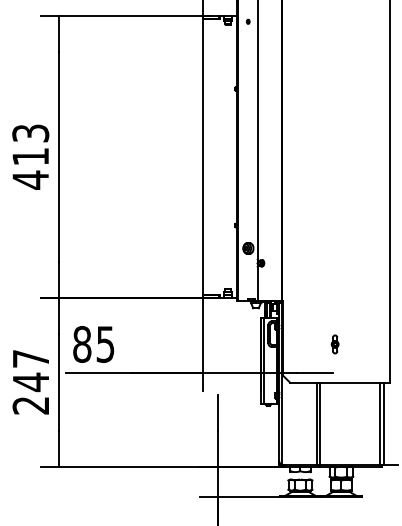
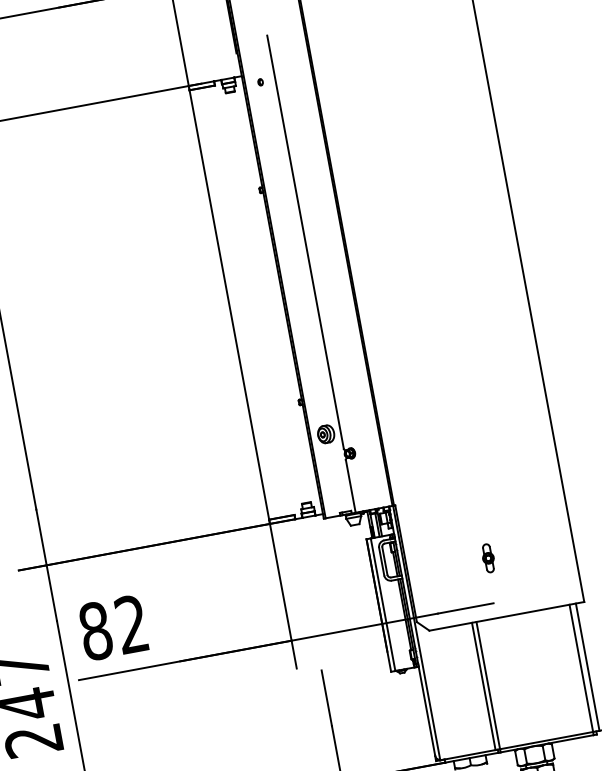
text: (105, 344) -> (131, 624), 85 -> 82

